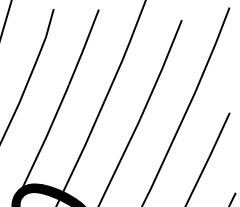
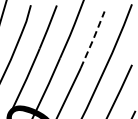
line: (162, 68) -> (93, 39), solid -> dashed

